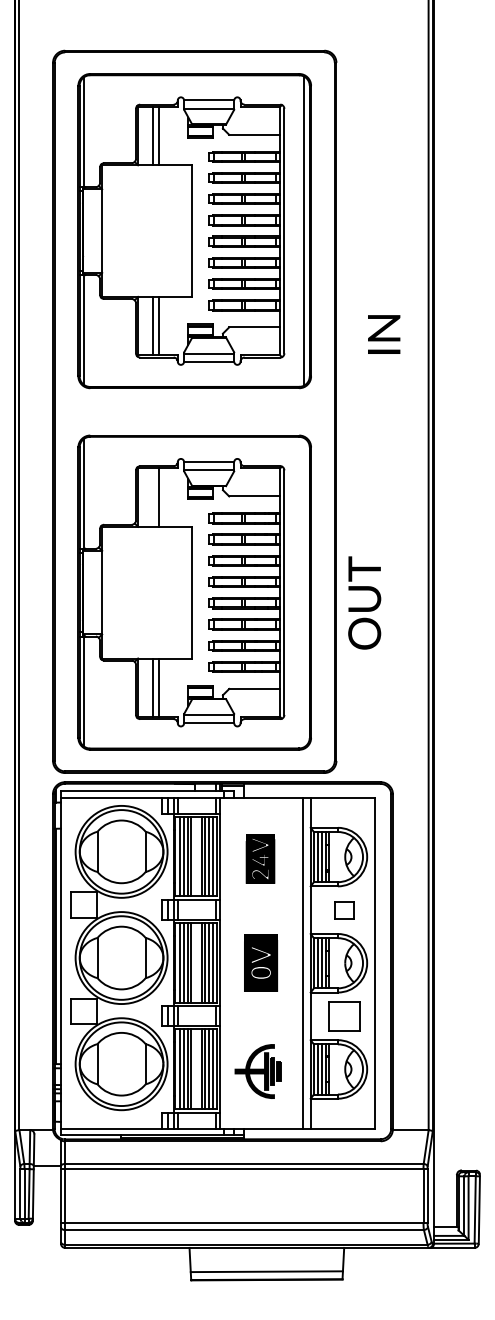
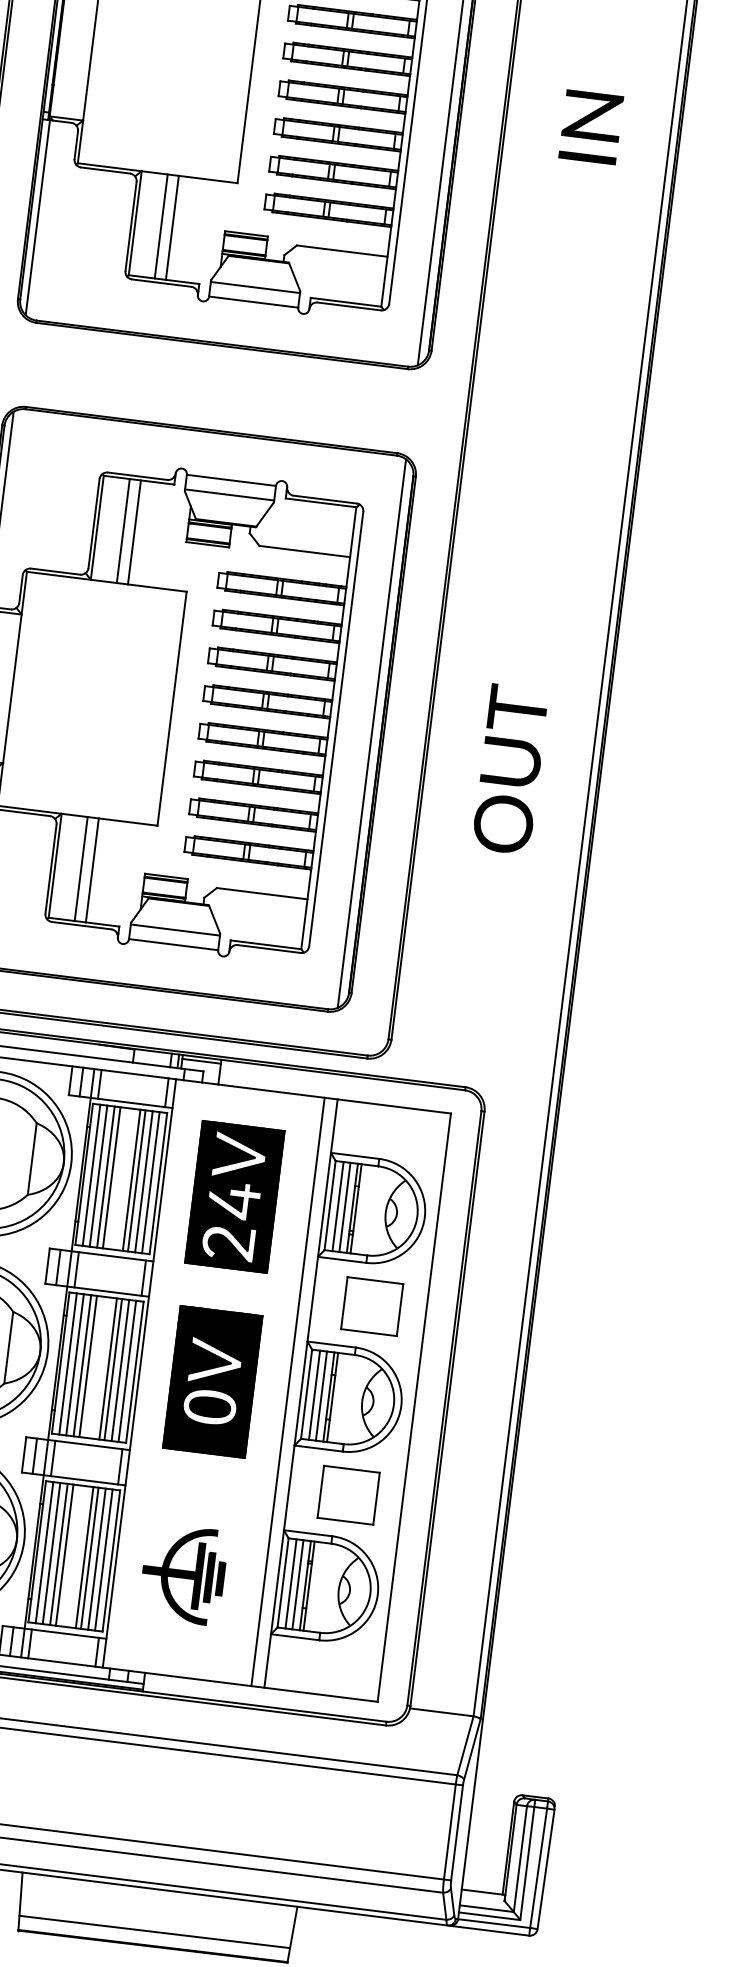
text: (384, 334) -> (591, 127), moved
line: (152, 497) -> (122, 530), added
line: (304, 592) -> (371, 733), added
text: (364, 602) -> (510, 768), moved
part: (260, 858) -> (234, 1196), size x1.67
part: (344, 910) -> (372, 1307), size x1.67
part: (260, 962) -> (211, 1381), size x1.43

